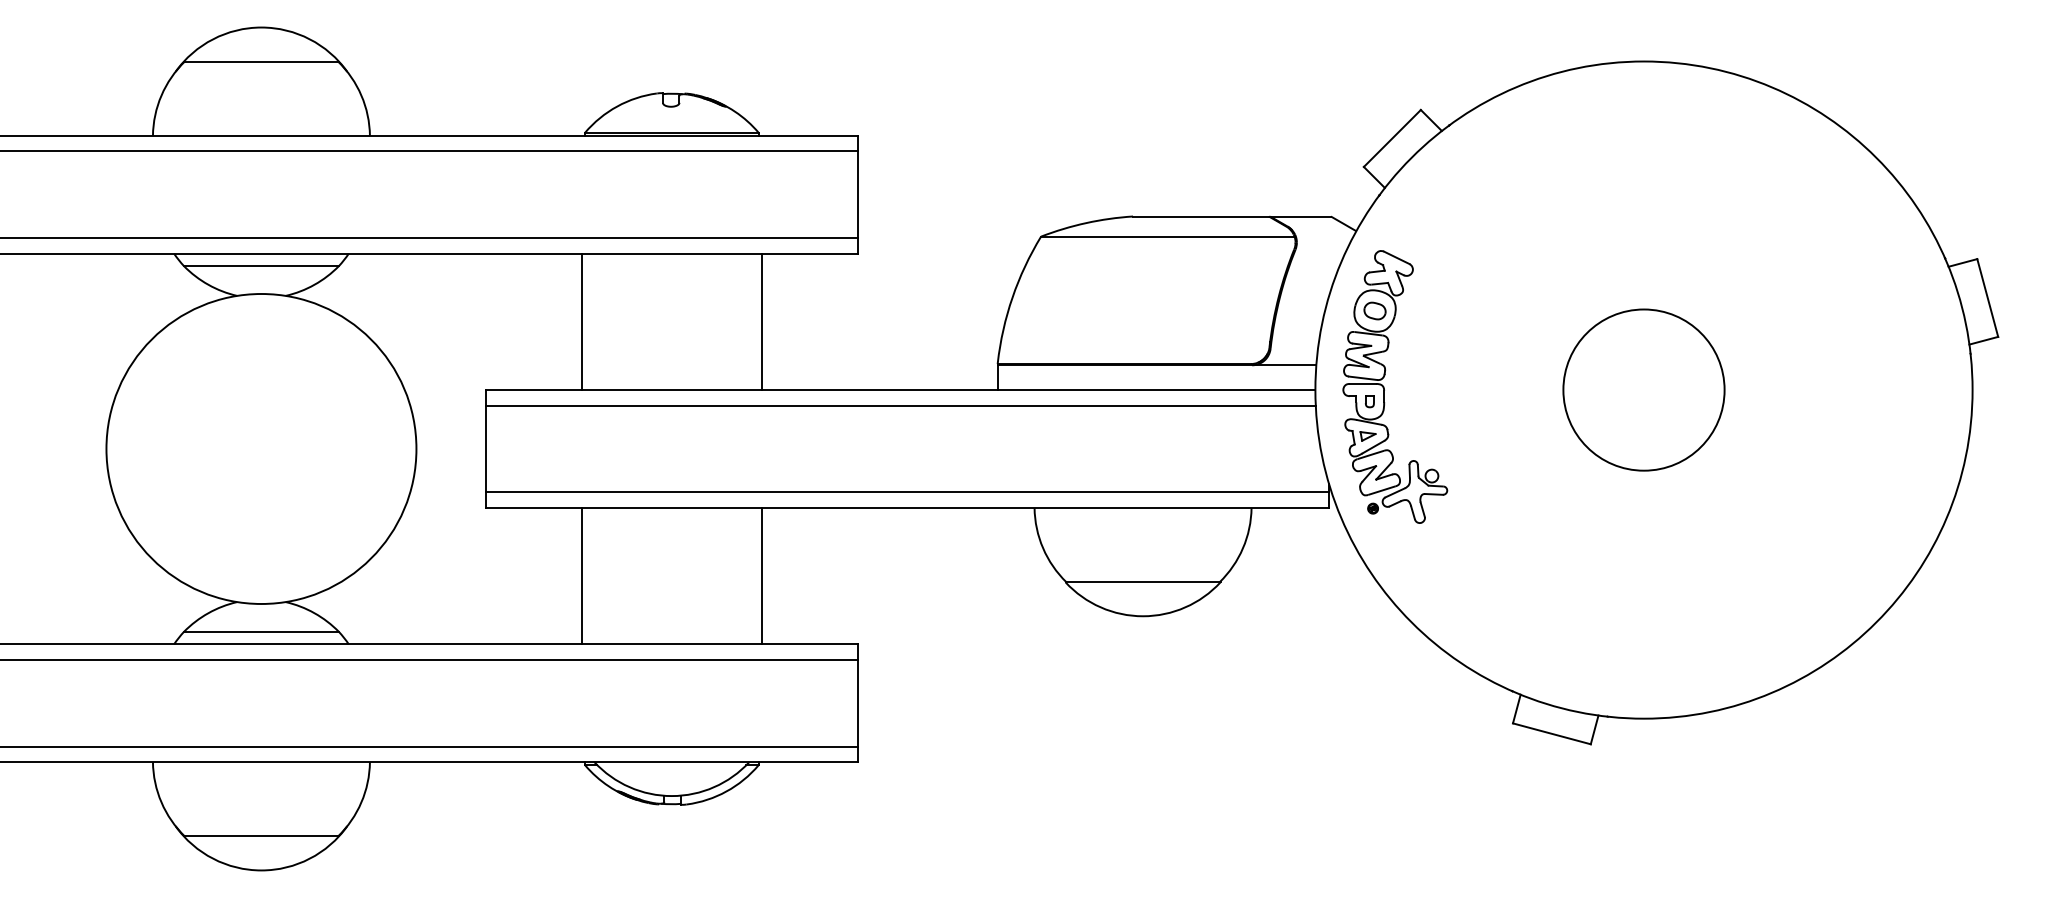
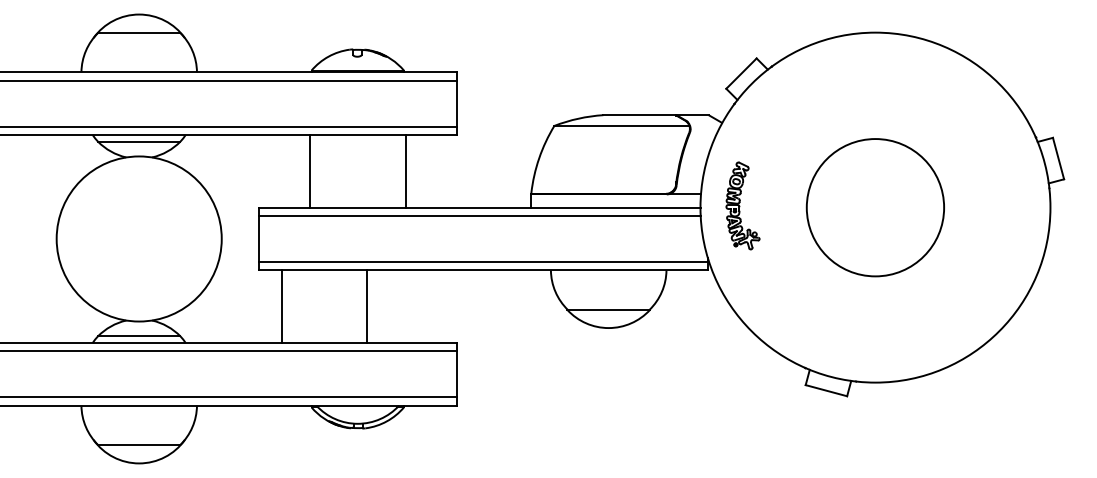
part: (1394, 386) -> (742, 205), size x0.6
circle: (1644, 389) -> (875, 207), size x1.6
line: (581, 575) -> (281, 306), moved
line: (761, 575) -> (366, 306), moved

